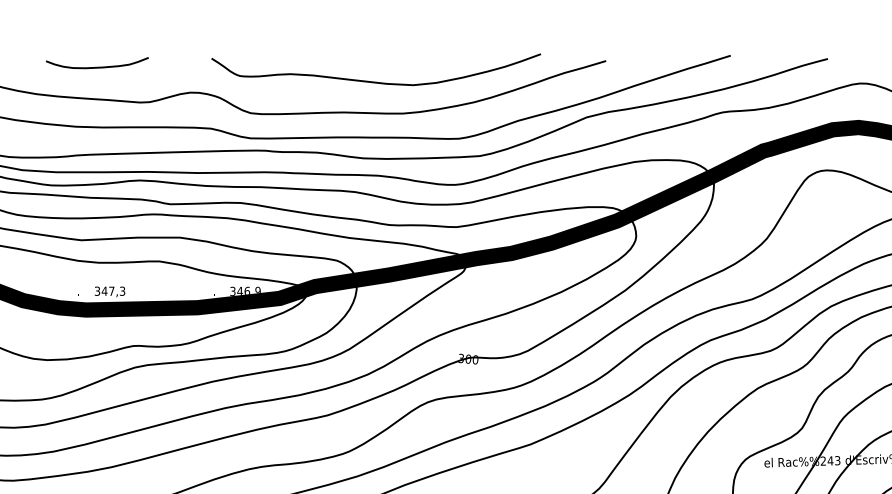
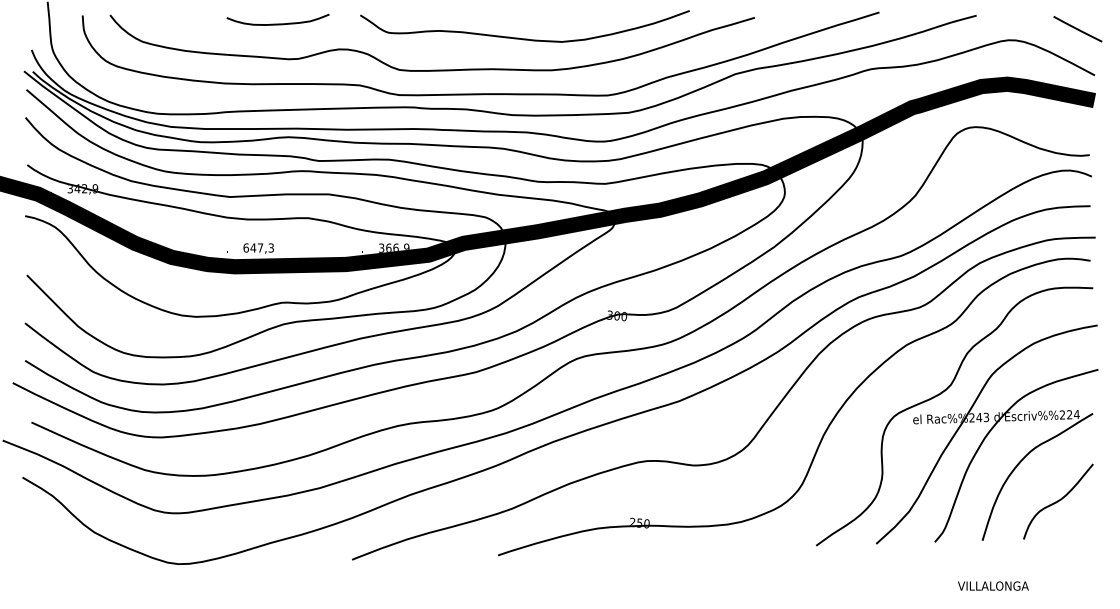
curve: (96, 66) -> (277, 23), moved
text: (96, 290) -> (245, 247), 347,3 -> 647,3
text: (239, 290) -> (388, 247), 346,9 -> 366,9

